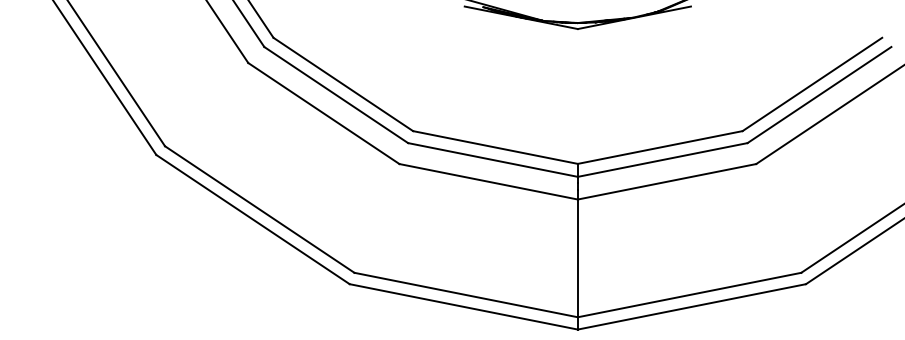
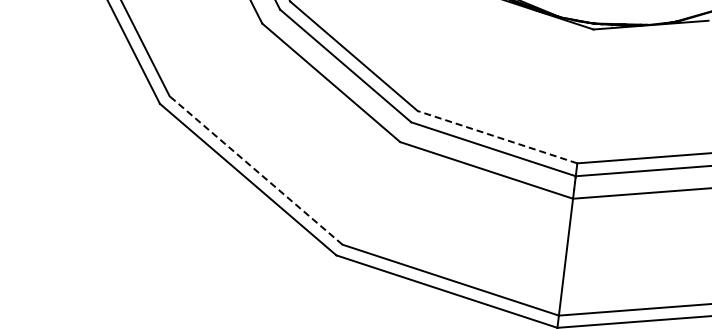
line: (495, 147) -> (497, 137), solid -> dashed
line: (259, 209) -> (255, 170), solid -> dashed

